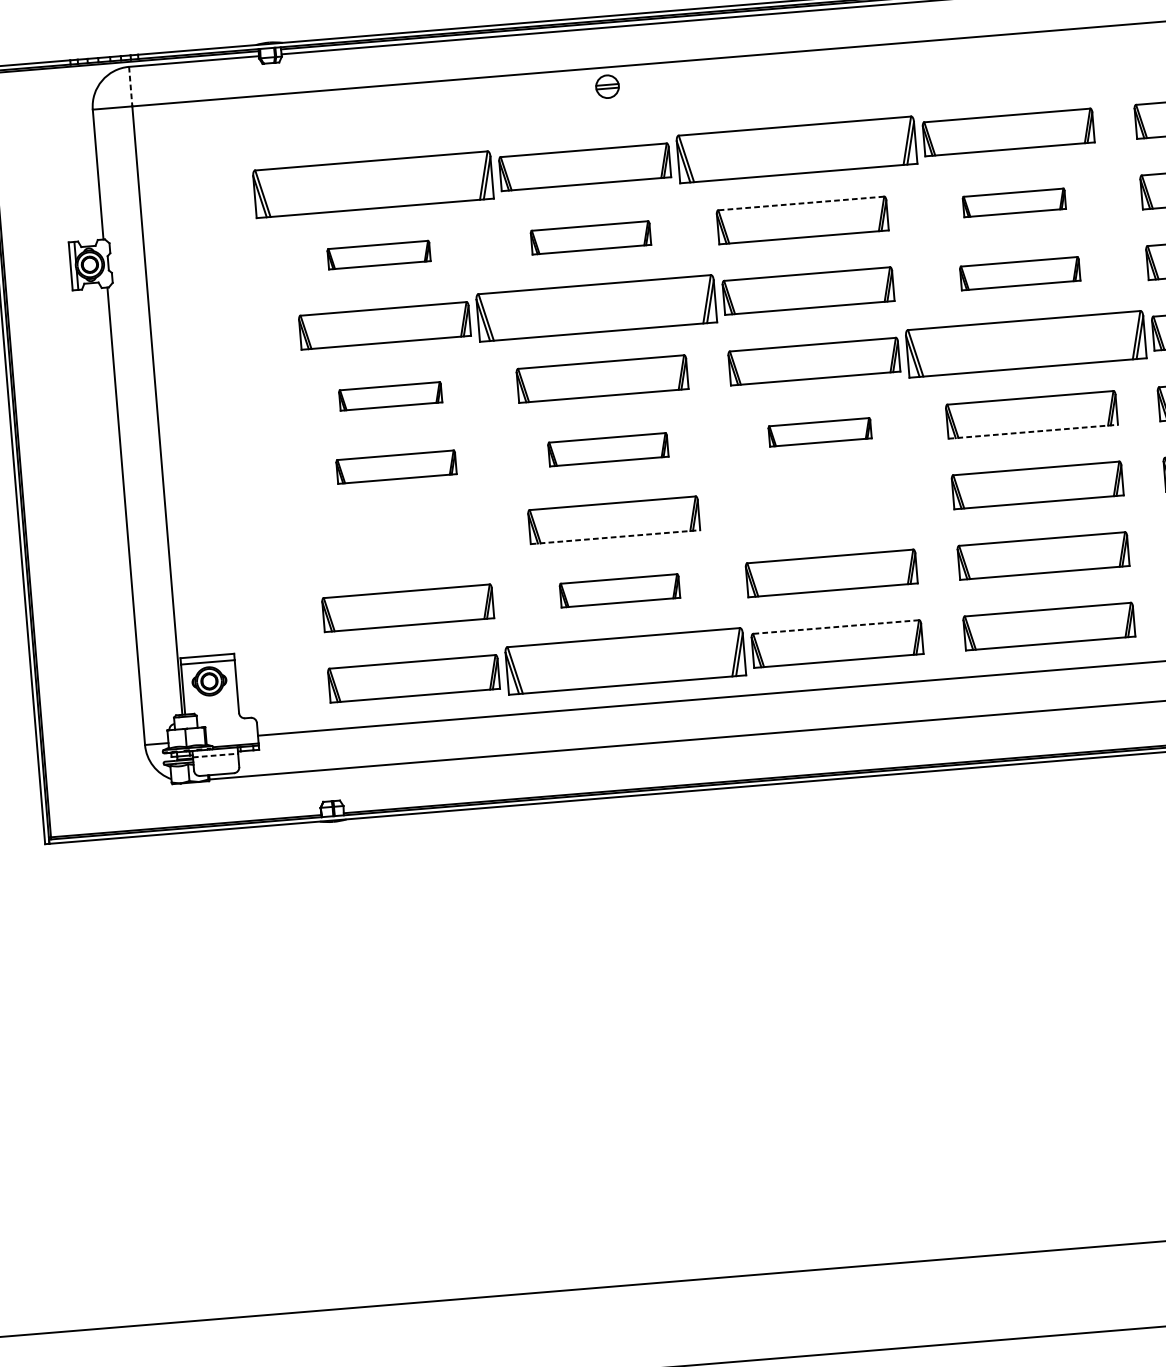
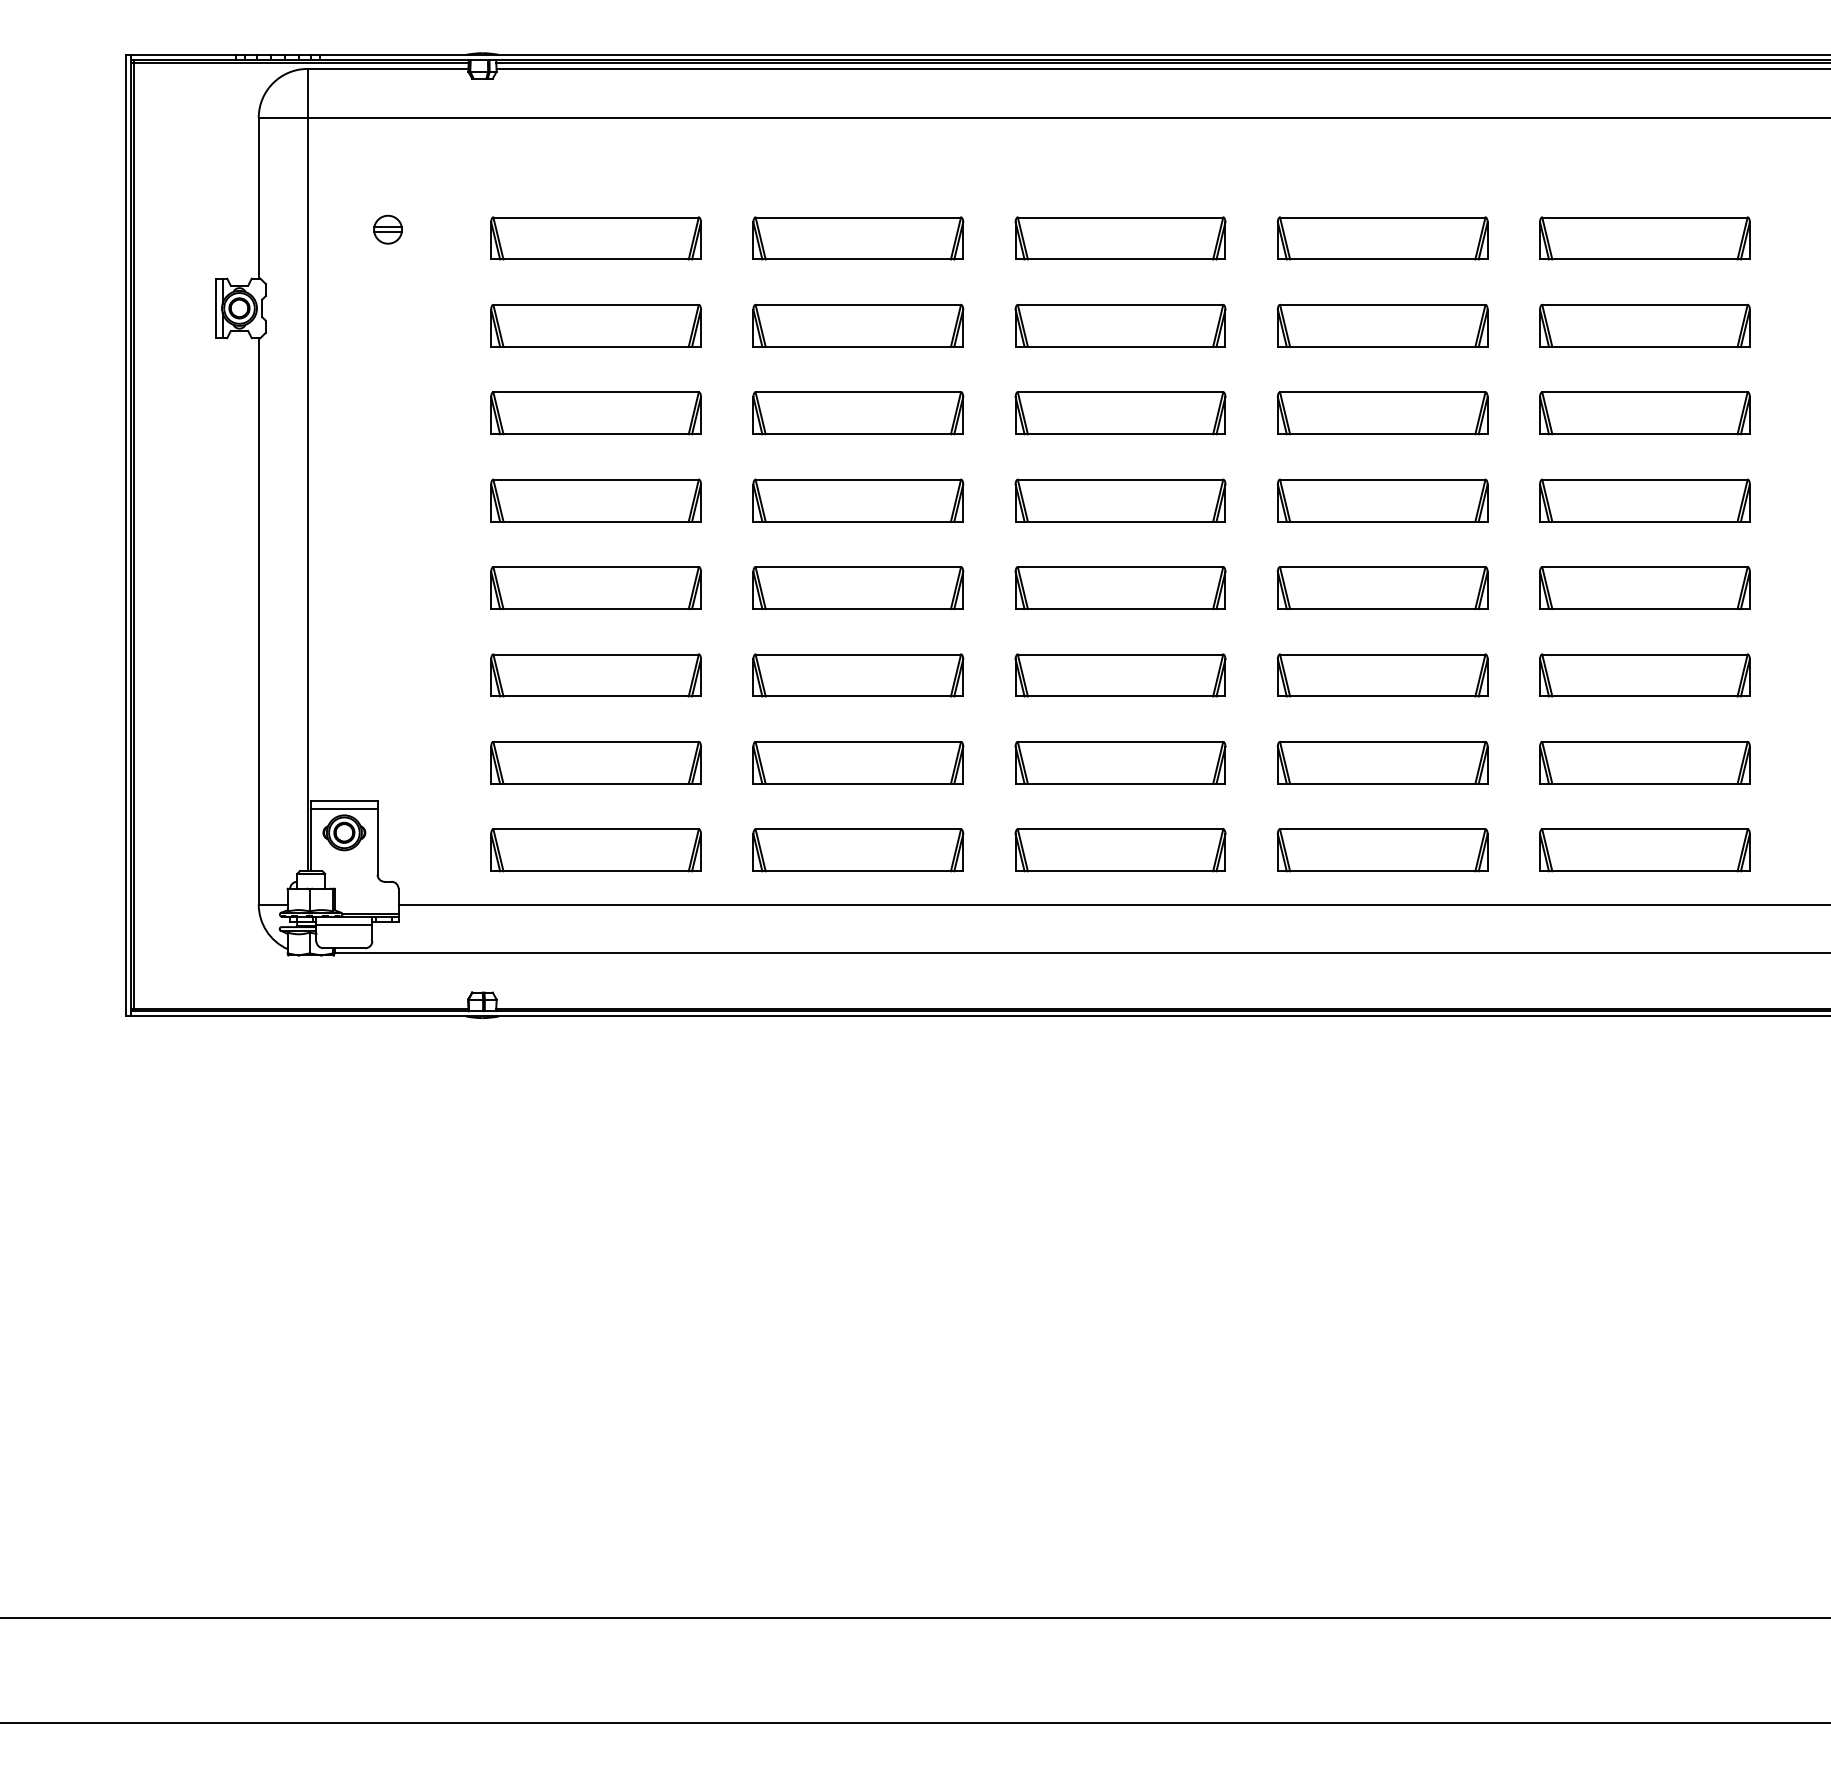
line: (130, 86) -> (307, 93), dashed -> solid
part: (607, 86) -> (387, 229), moved
part: (796, 149) -> (1120, 238), size x0.71
part: (372, 184) -> (595, 238), size x0.71
part: (1014, 202) -> (1382, 325), size x1.67
line: (801, 203) -> (1120, 304), dashed -> solid
part: (591, 237) -> (858, 325), size x1.43
part: (378, 254) -> (595, 325), size x1.67
part: (1020, 273) -> (1382, 413), size x1.43
part: (596, 308) -> (858, 413), size x0.71
part: (1025, 344) -> (1382, 500), size x0.71
part: (390, 396) -> (595, 500), size x1.67
part: (820, 432) -> (1120, 588), size x1.67
line: (1033, 432) -> (1382, 609), dashed -> solid
part: (608, 449) -> (858, 588), size x1.43
part: (396, 467) -> (595, 588), size x1.43
part: (825, 502) -> (1120, 675), added
part: (401, 537) -> (595, 675), added
line: (615, 537) -> (858, 696), dashed -> solid
part: (620, 590) -> (858, 762), size x1.43
line: (836, 627) -> (1120, 829), dashed -> solid
part: (625, 661) -> (858, 850), size x0.71
line: (215, 755) -> (344, 924), dashed -> solid

